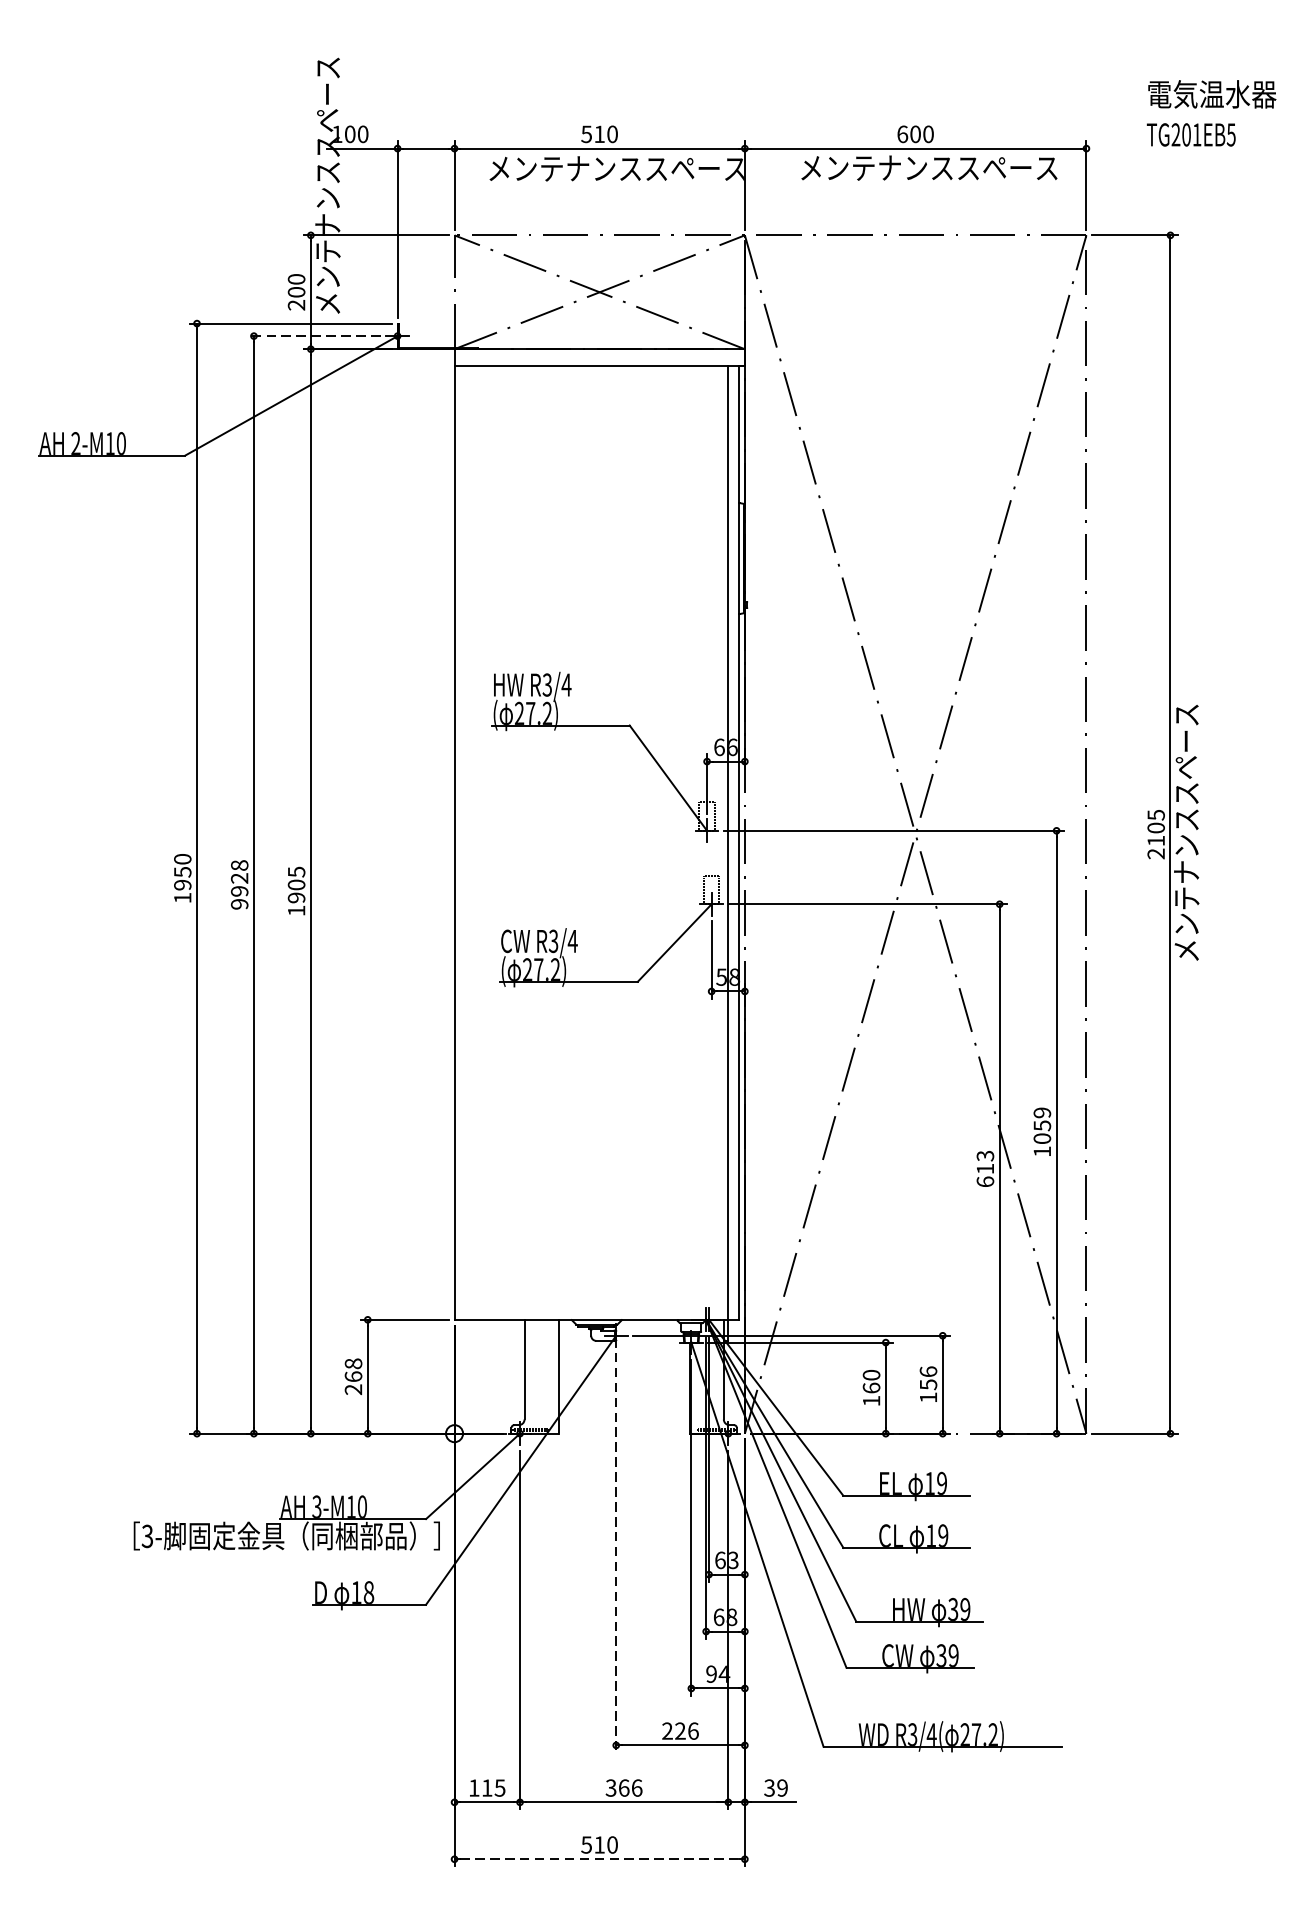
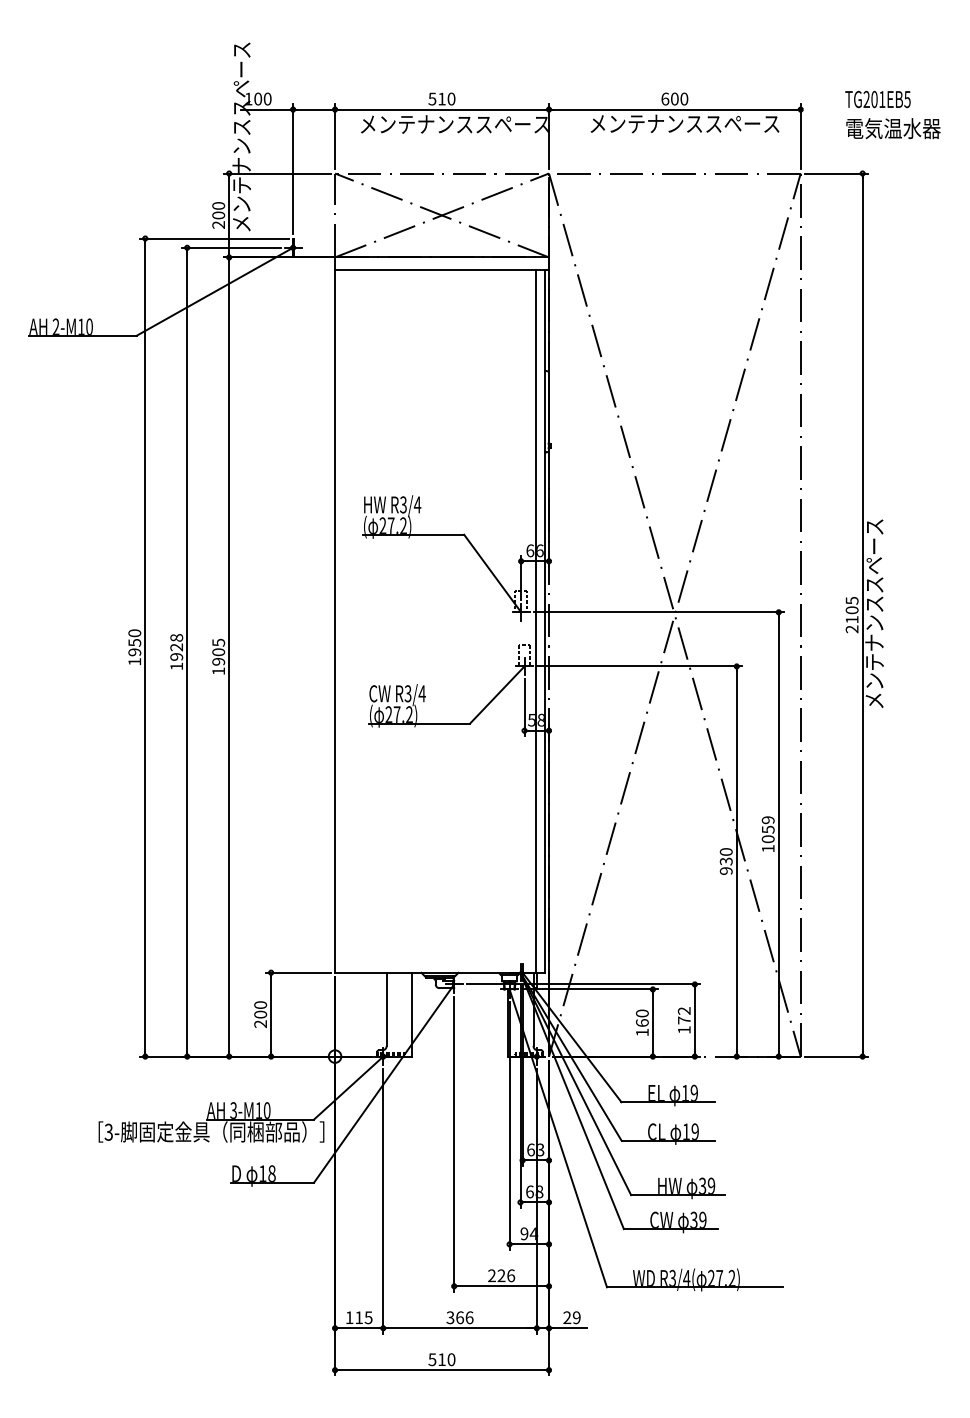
text: (1212, 94) -> (893, 128), moved
line: (312, 335) -> (230, 247), dashed -> solid
text: (239, 904) -> (176, 666), 9928 -> 1928
text: (984, 1168) -> (725, 861), 613 -> 930
text: (353, 1369) -> (260, 1009), 268 -> 200
text: (927, 1377) -> (683, 1015), 156 -> 172
line: (616, 1552) -> (454, 1144), dashed -> solid
text: (769, 1789) -> (567, 1318), 39 -> 29
line: (600, 1859) -> (442, 1370), dashed -> solid

